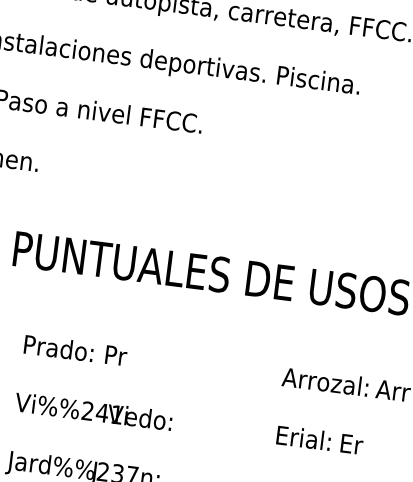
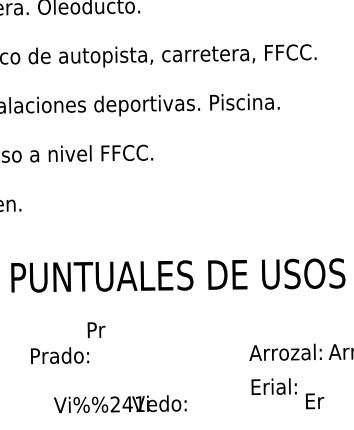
text: (116, 355) -> (96, 329), moved
text: (93, 411) -> (120, 404), moved
text: (303, 437) -> (273, 386), moved

